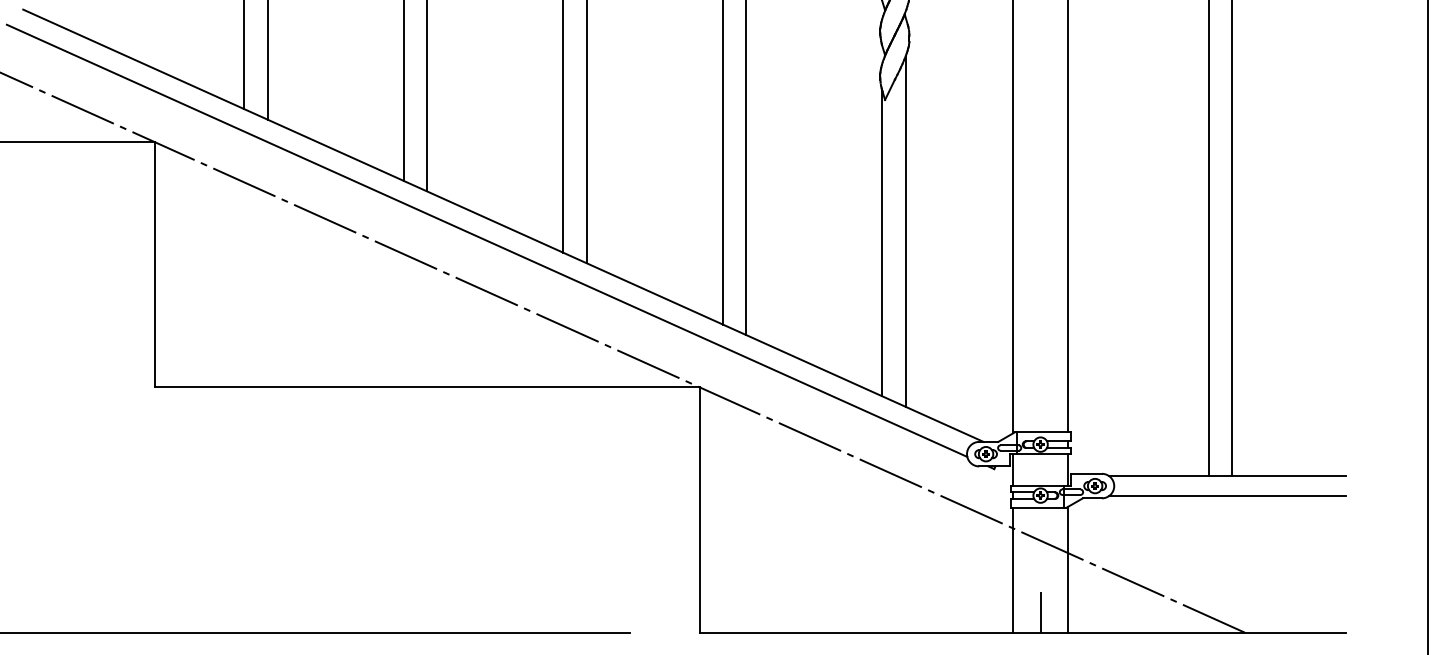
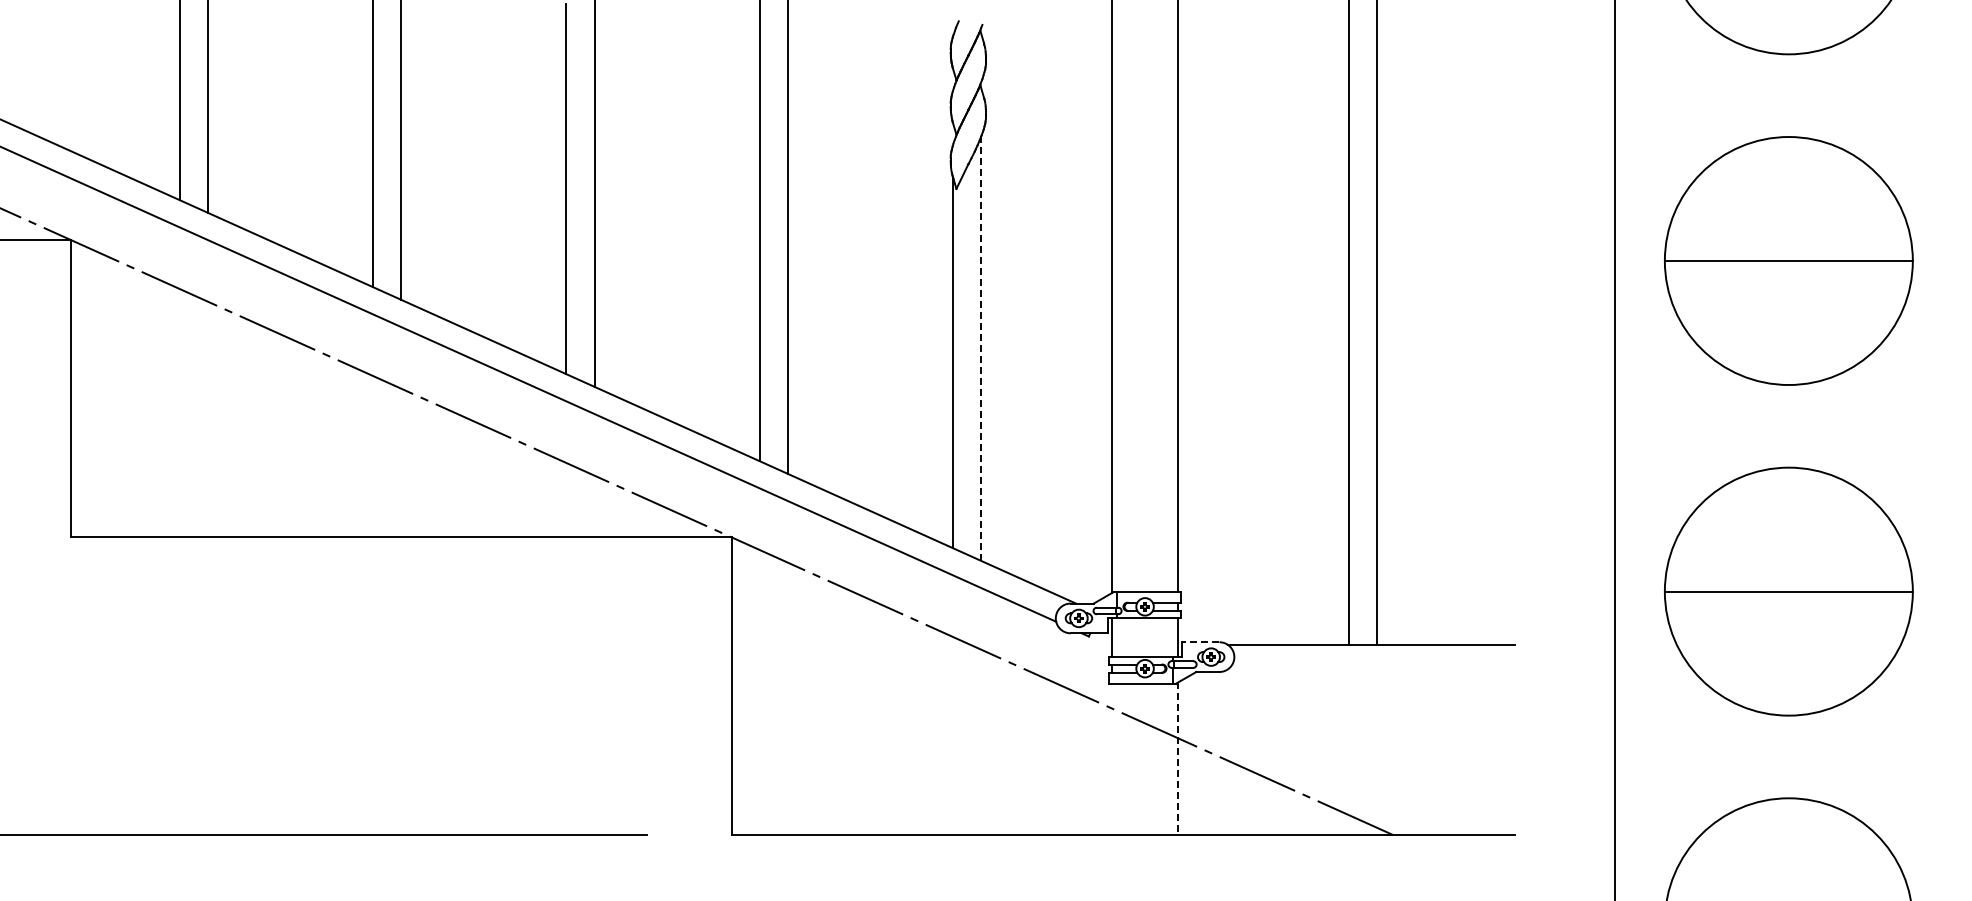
line: (905, 231) -> (981, 348), solid -> dashed
line: (1086, 474) -> (1200, 642), solid -> dashed
line: (1227, 496) -> (1371, 669), removed
line: (1012, 570) -> (1111, 759), removed
line: (1068, 570) -> (1178, 759), solid -> dashed
line: (1040, 612) -> (1145, 810), removed

